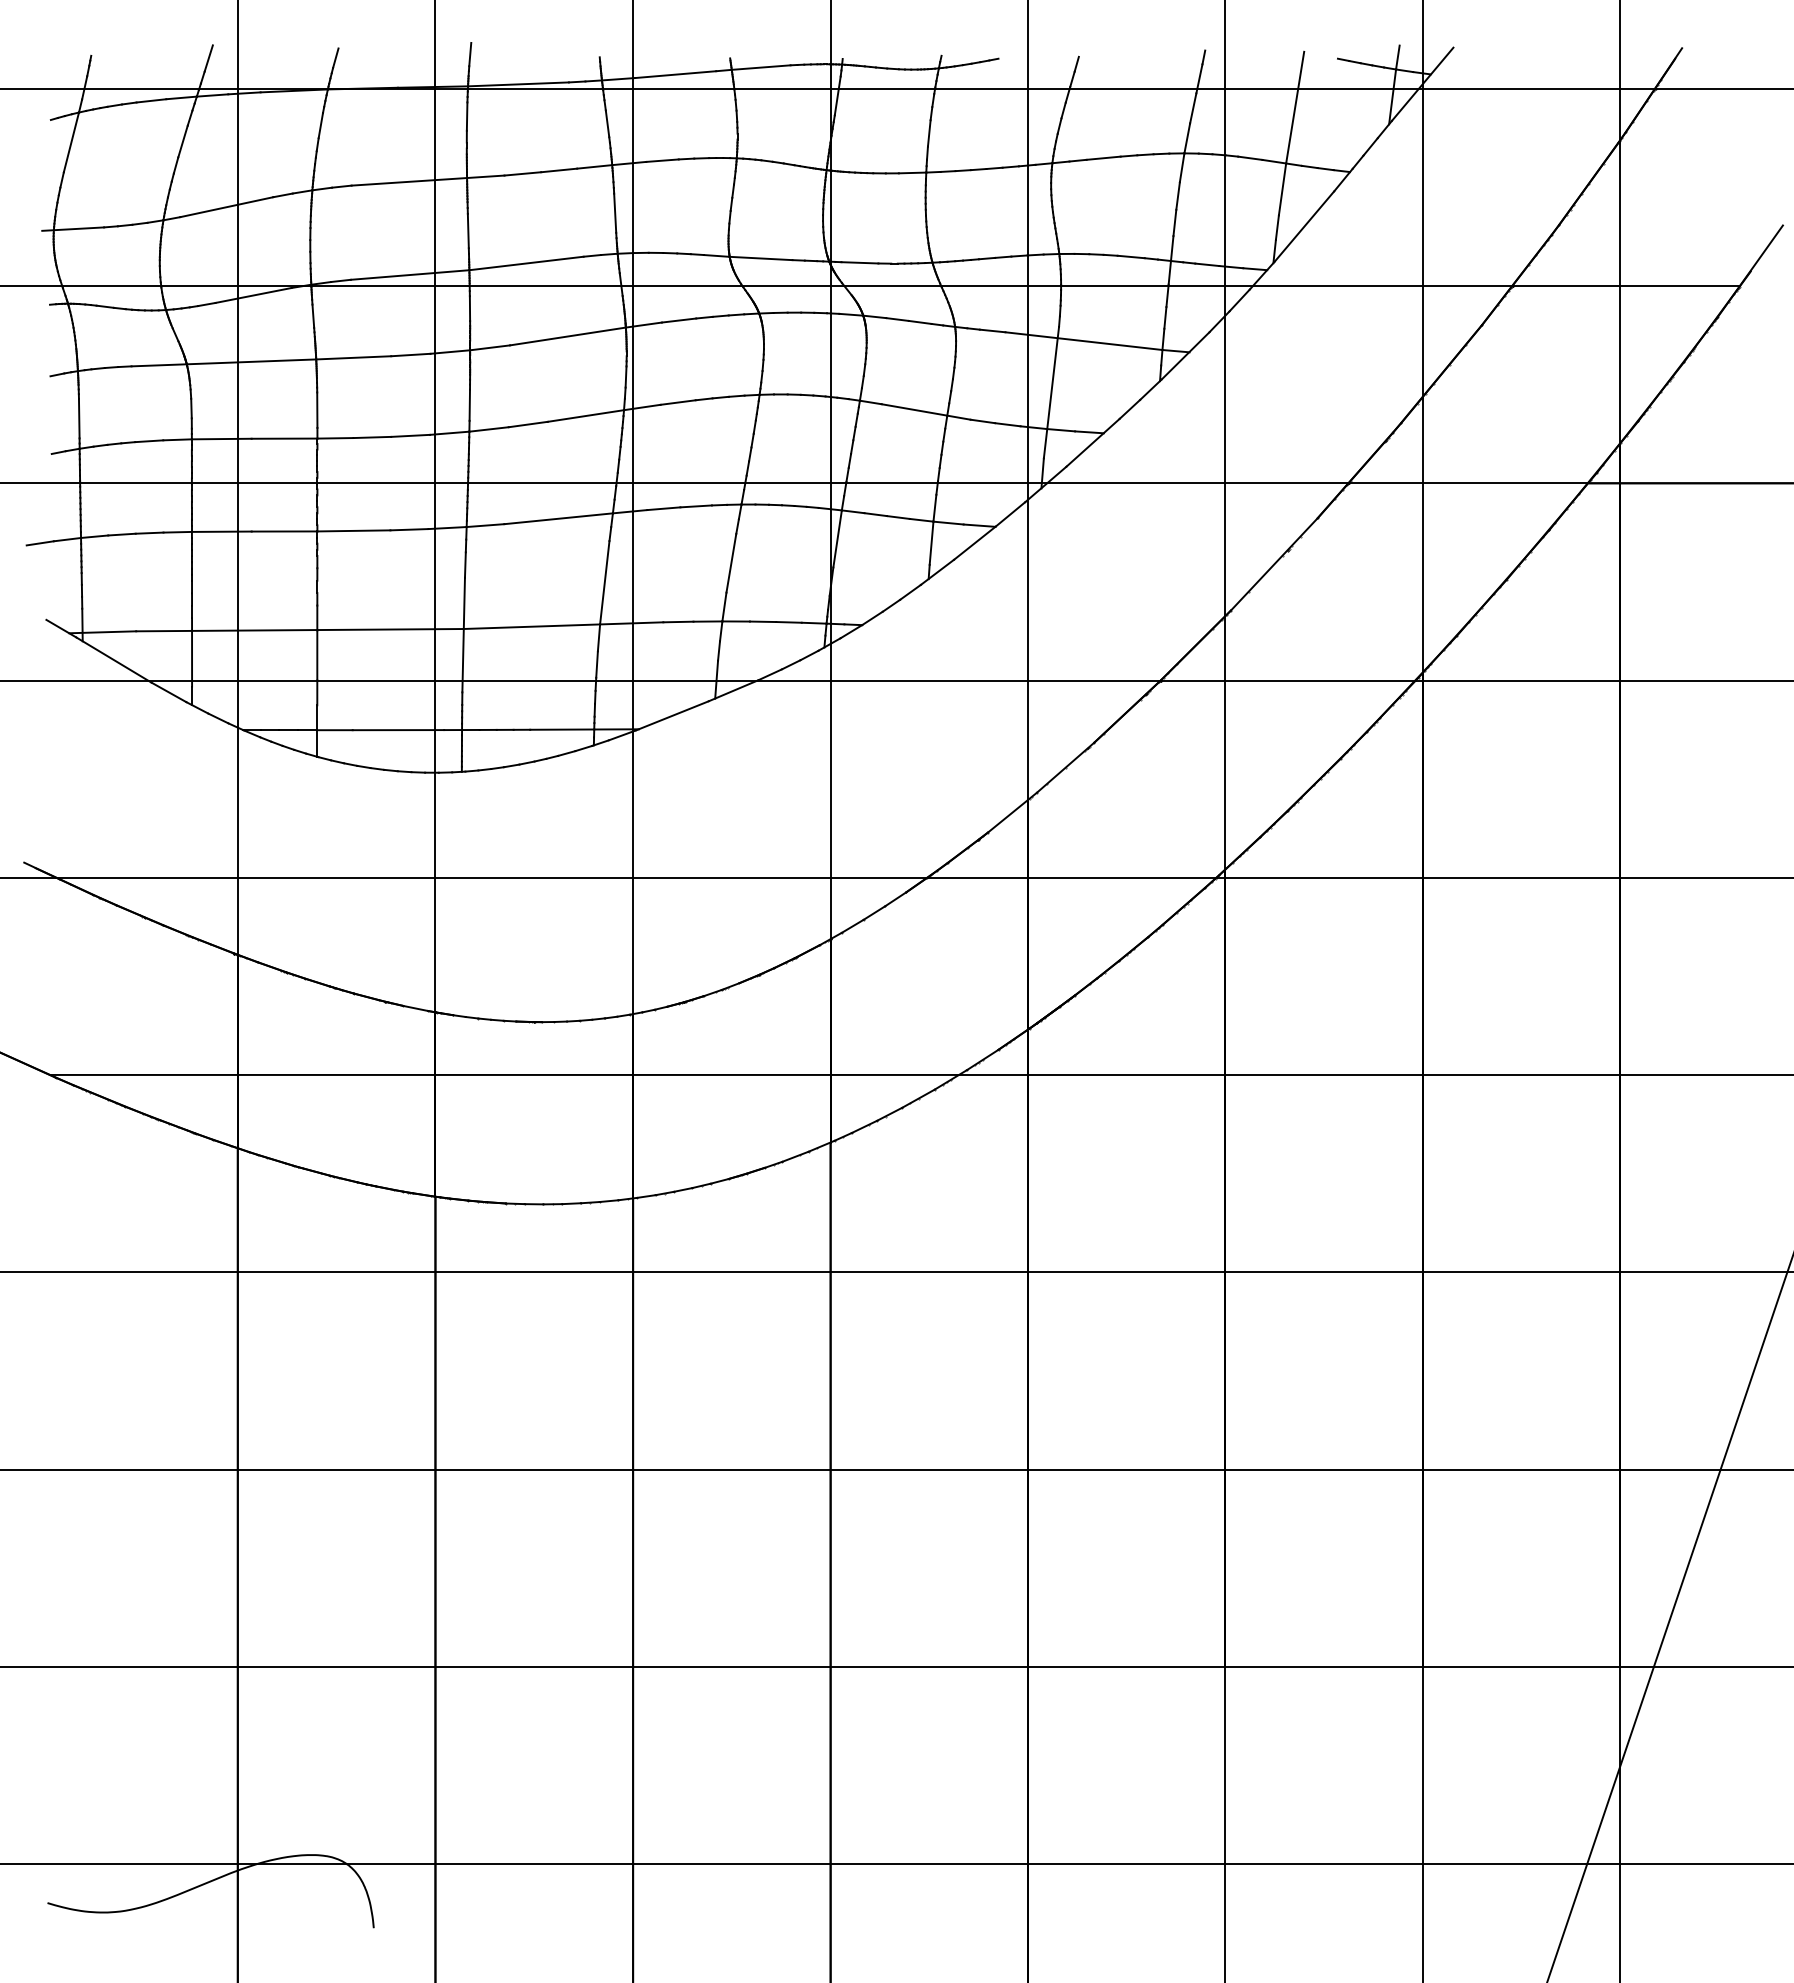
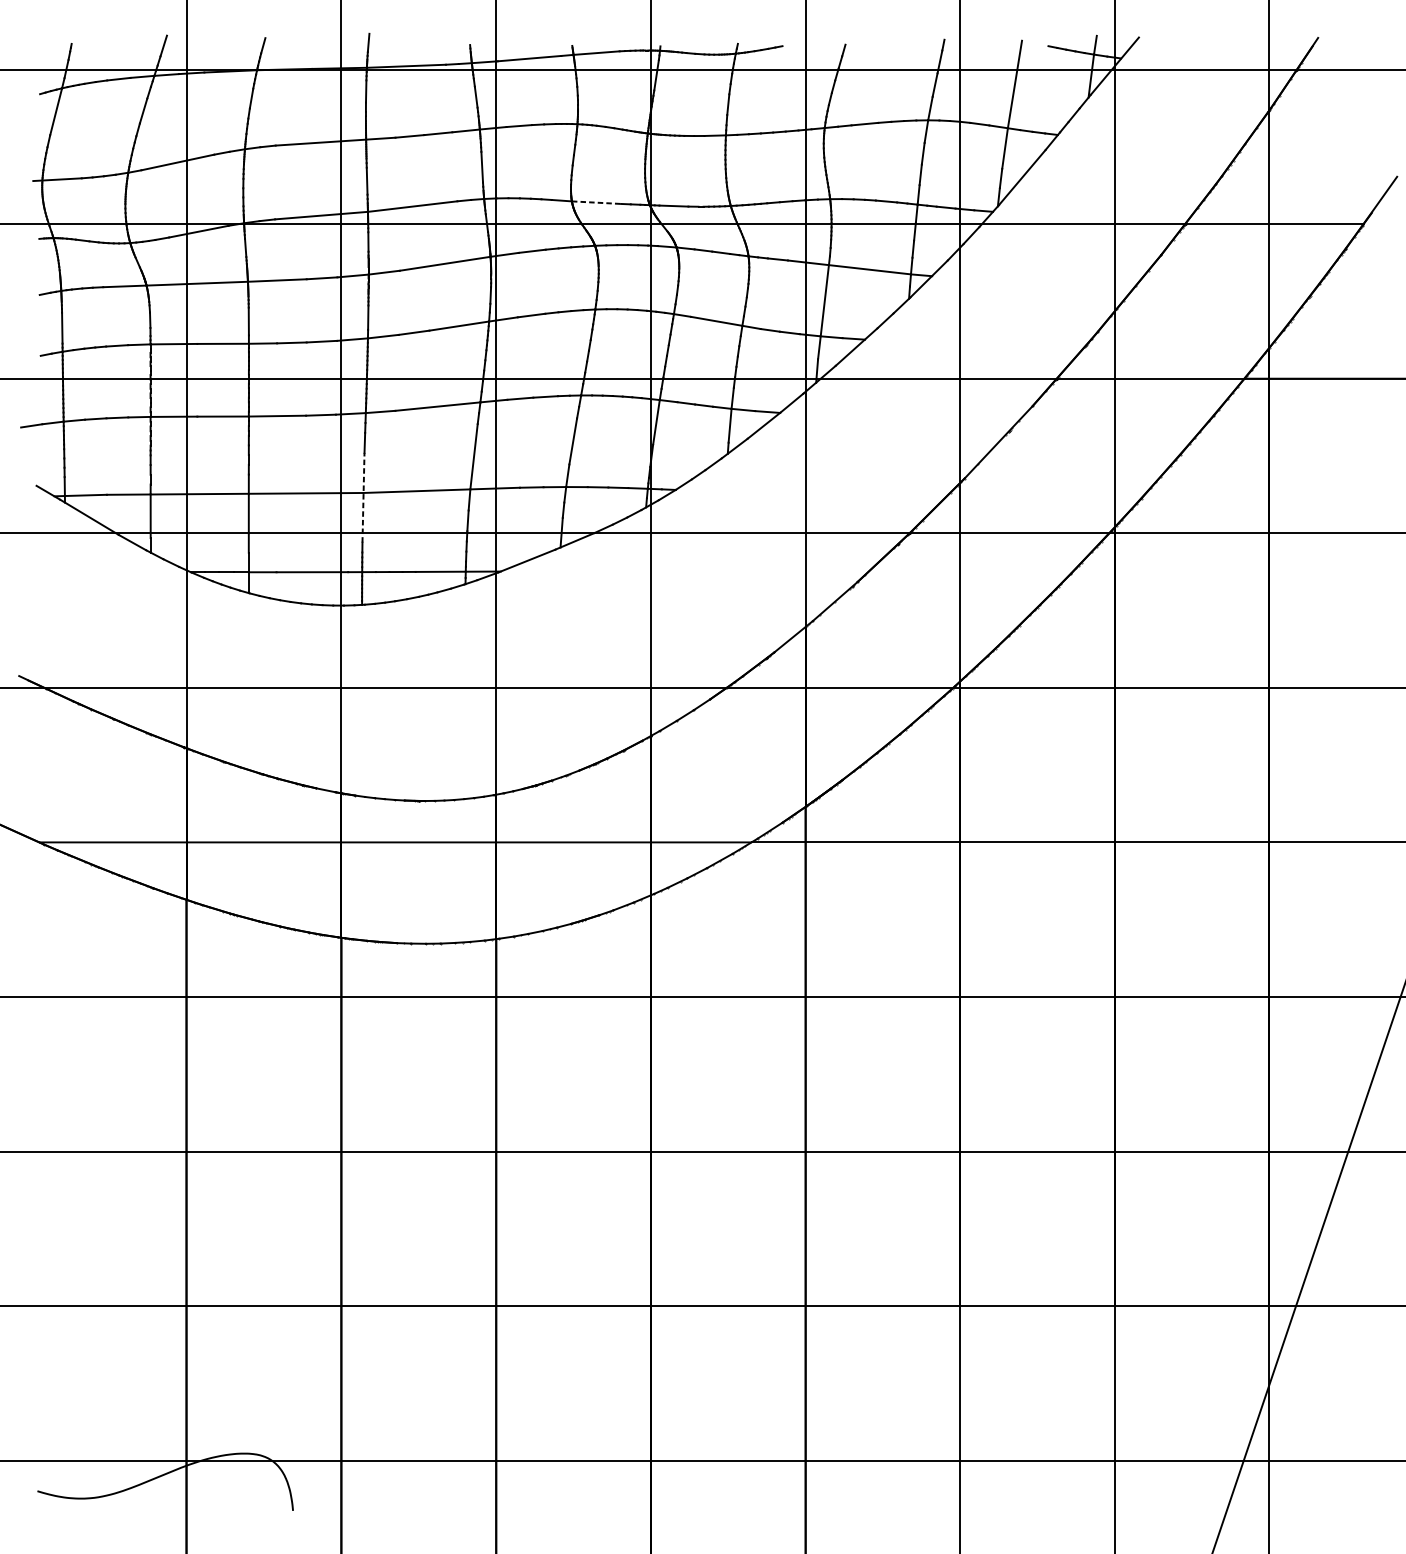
line: (761, 258) -> (596, 202), solid -> dashed
line: (463, 634) -> (363, 497), solid -> dashed

